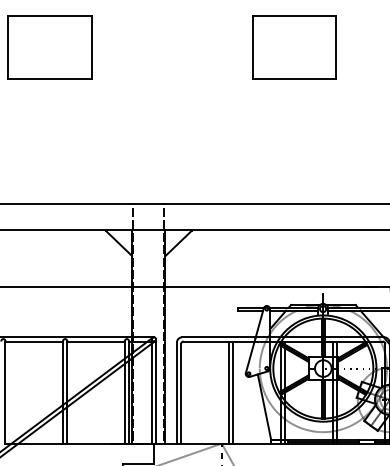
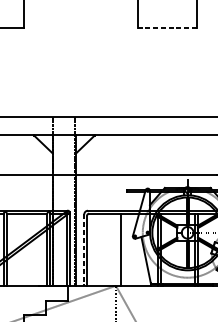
line: (294, 78) -> (167, 27), solid -> dashed
line: (233, 392) -> (124, 249), removed
line: (176, 393) -> (83, 250), solid -> dashed

